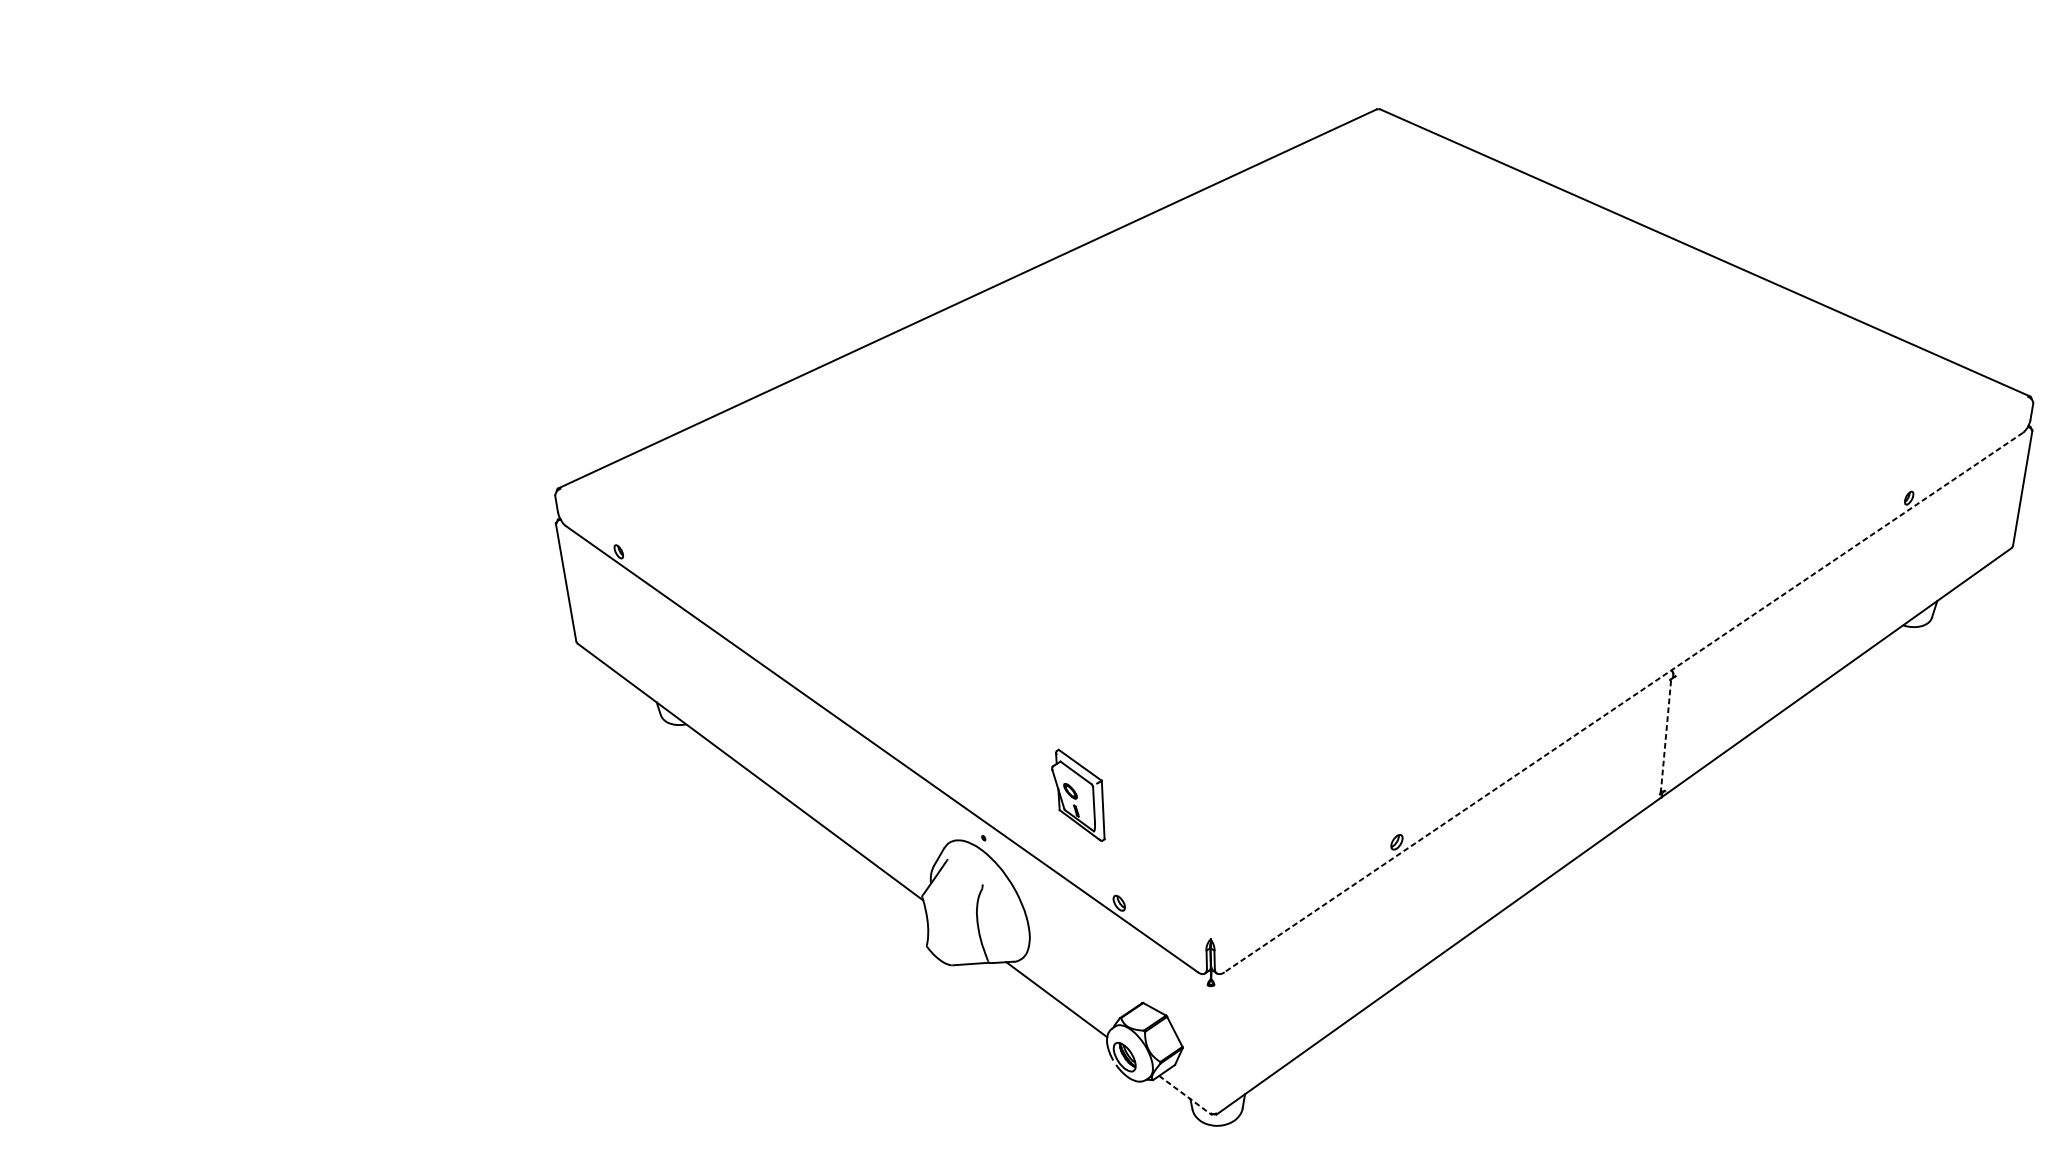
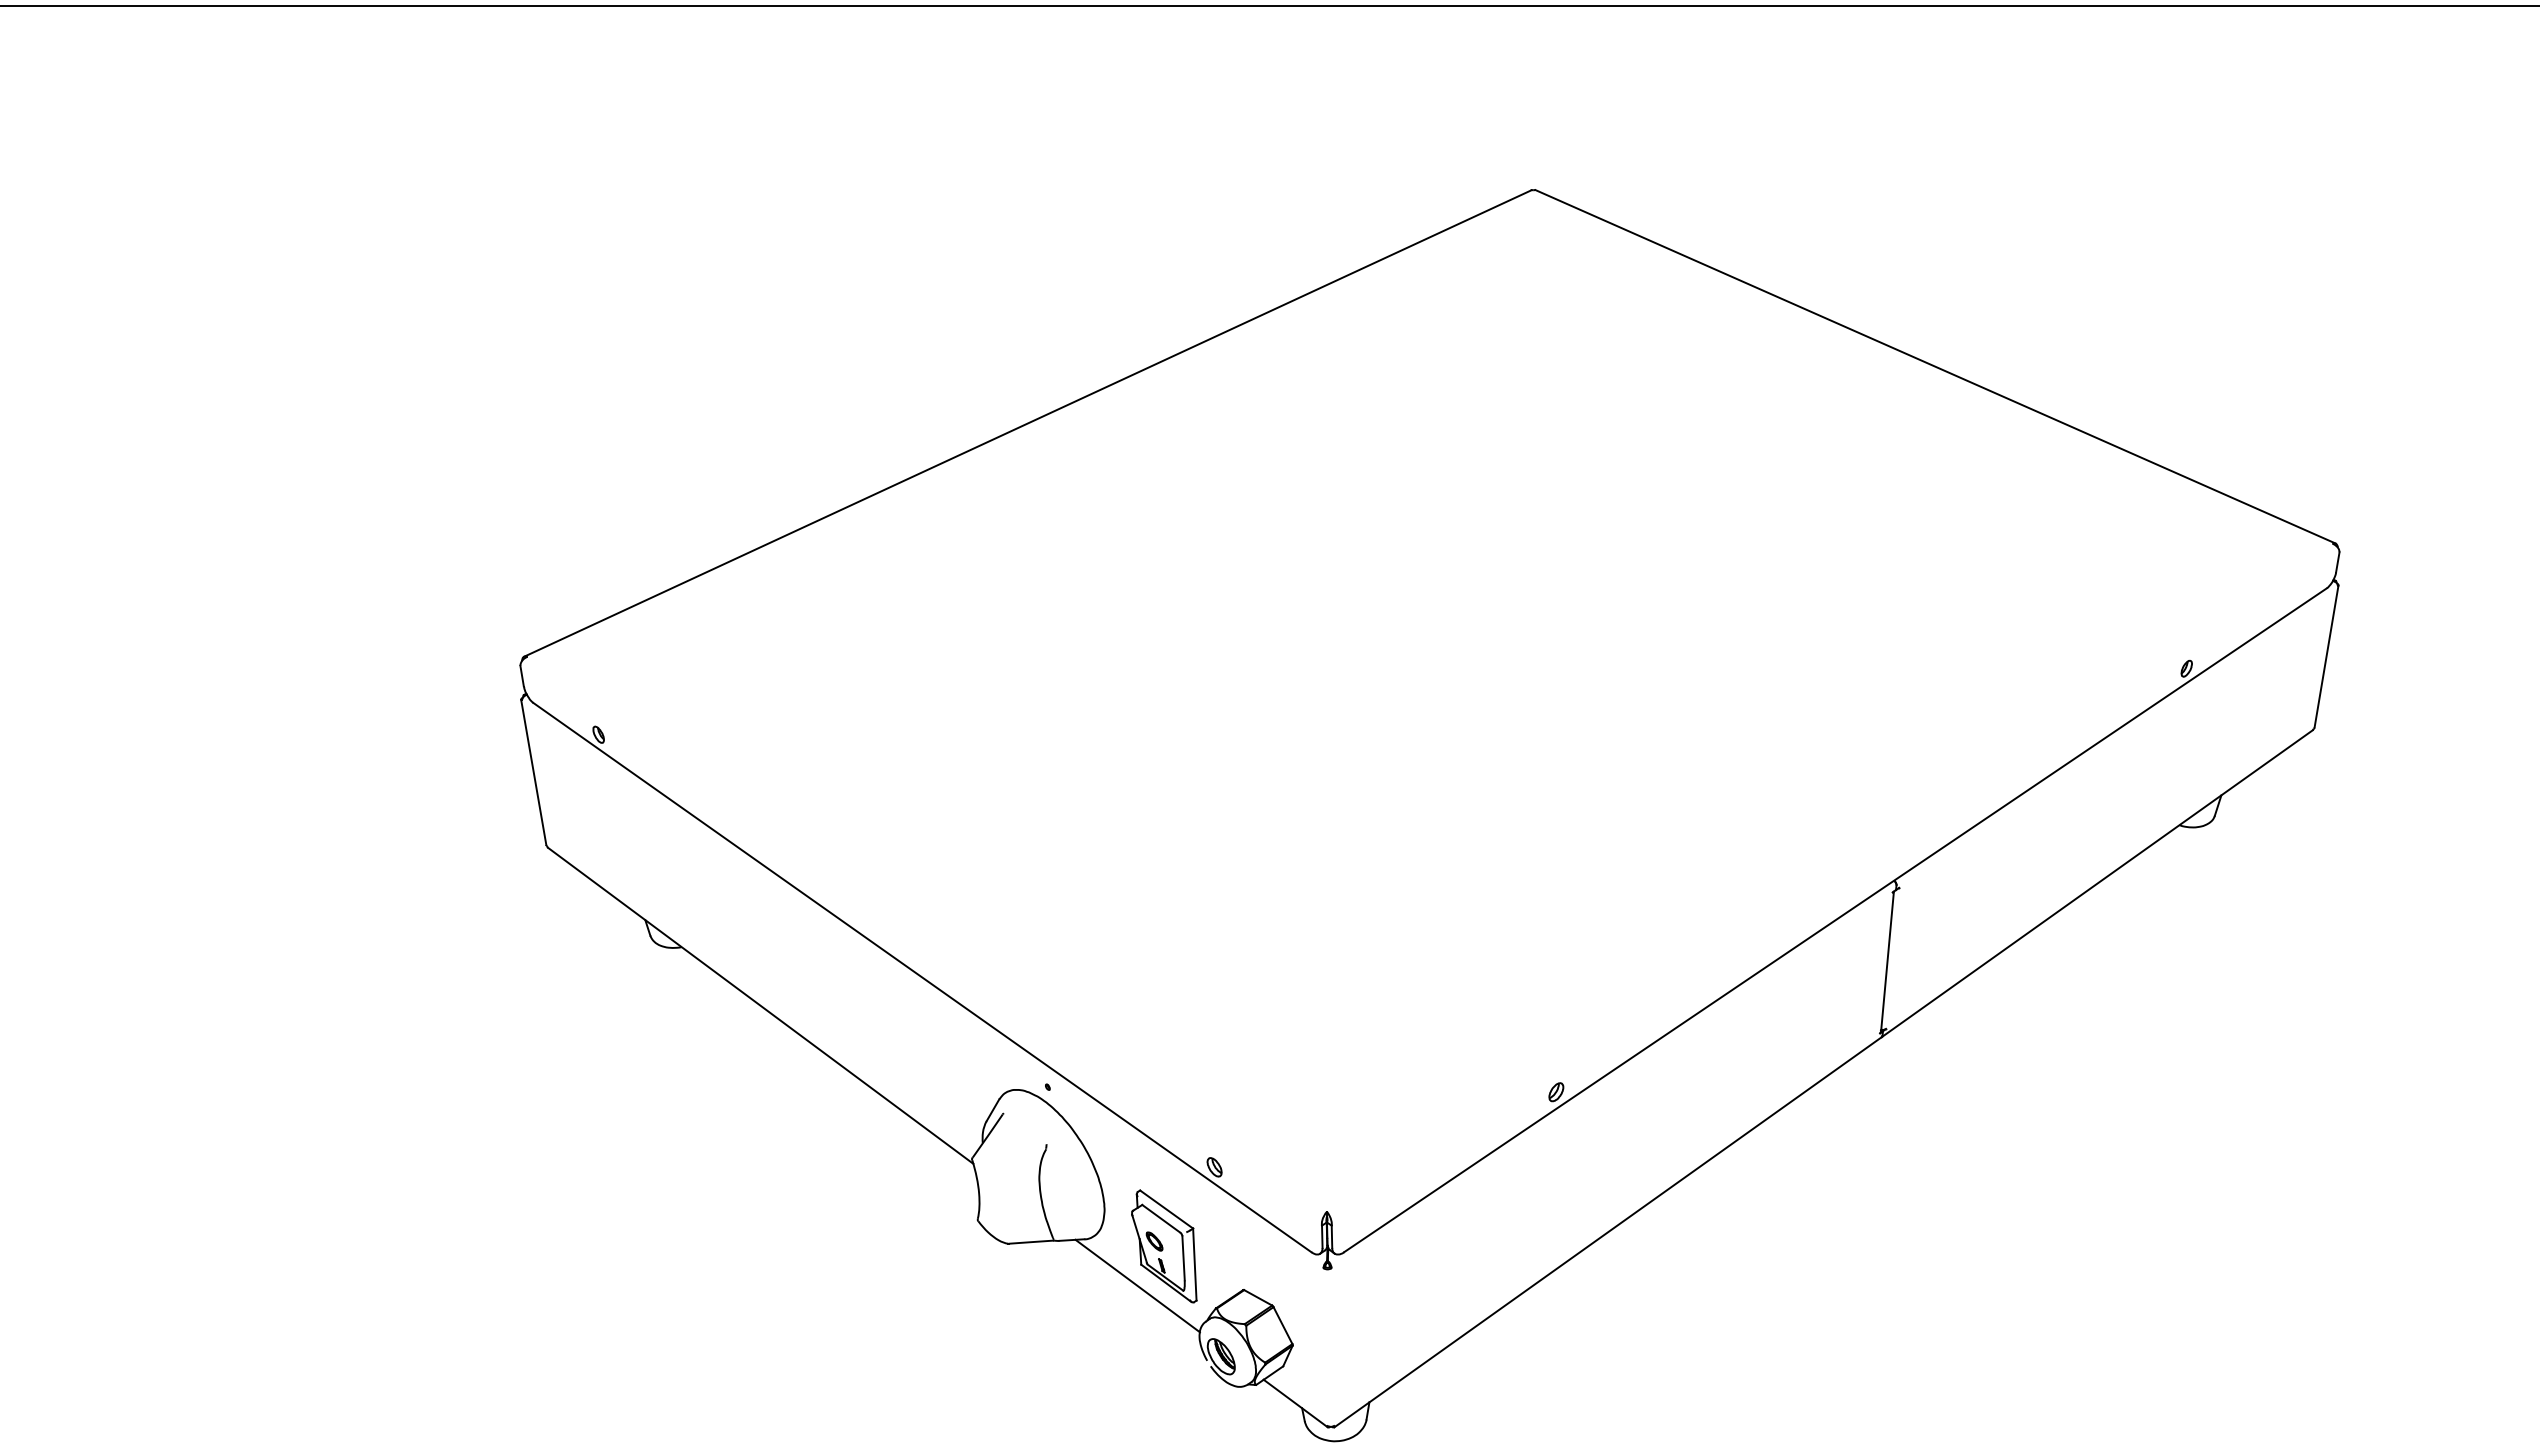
line: (1623, 702) -> (1835, 920), dashed -> solid
line: (1665, 736) -> (1887, 961), dashed -> solid
part: (1078, 795) -> (1164, 1246), moved
line: (1184, 1095) -> (1295, 1403), dashed -> solid

